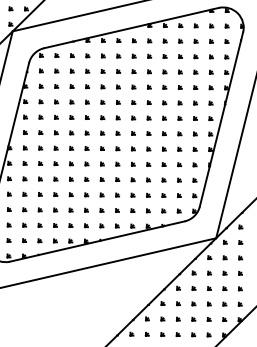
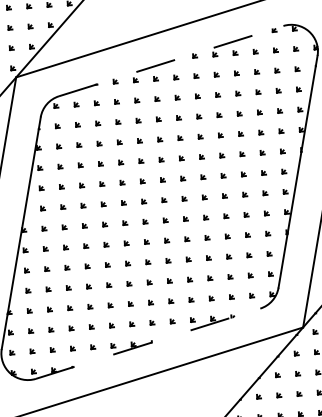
line: (131, 28) -> (171, 61), solid -> dashed
line: (97, 241) -> (148, 343), solid -> dashed

